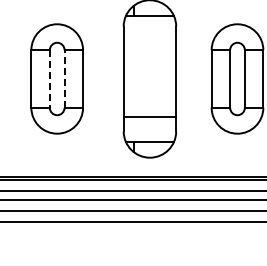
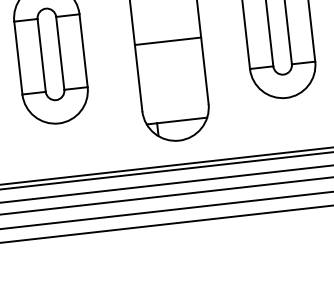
line: (49, 79) -> (41, 56), dashed -> solid
line: (64, 79) -> (60, 54), dashed -> solid
line: (149, 117) -> (167, 41), moved

